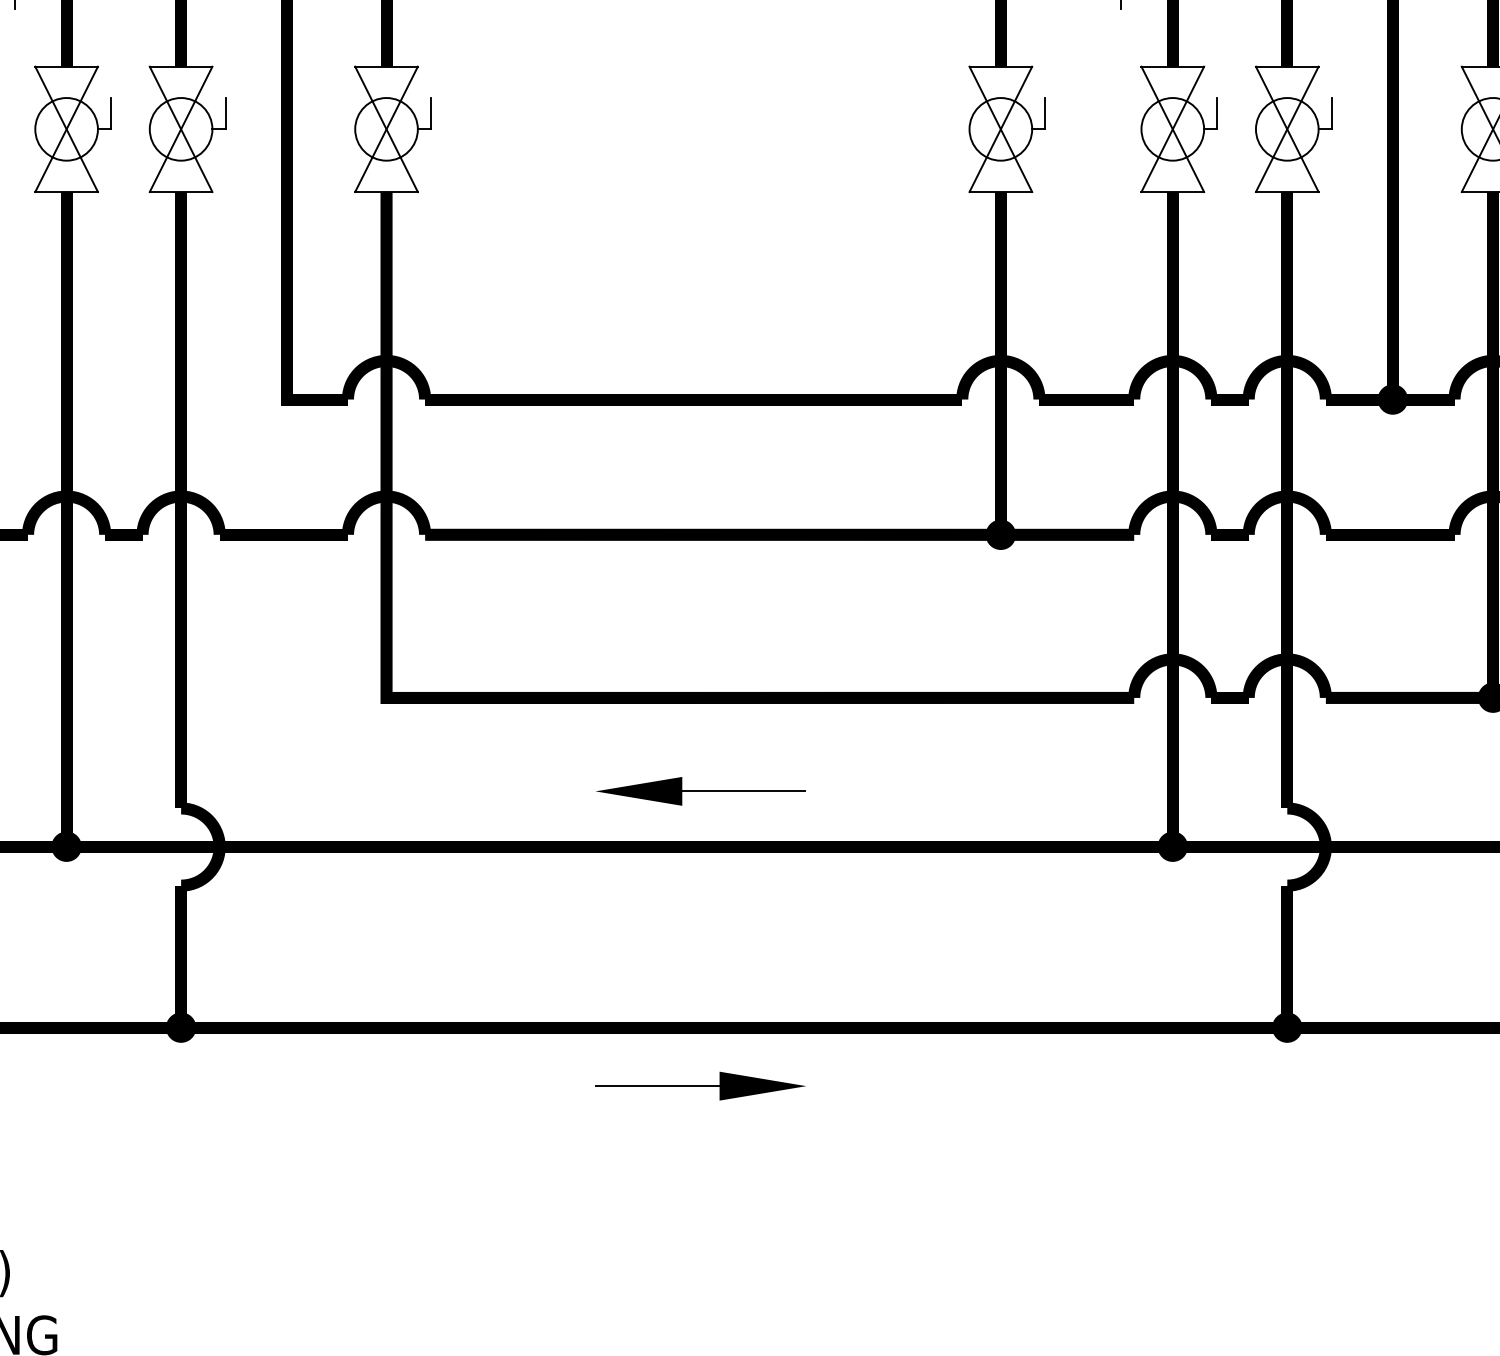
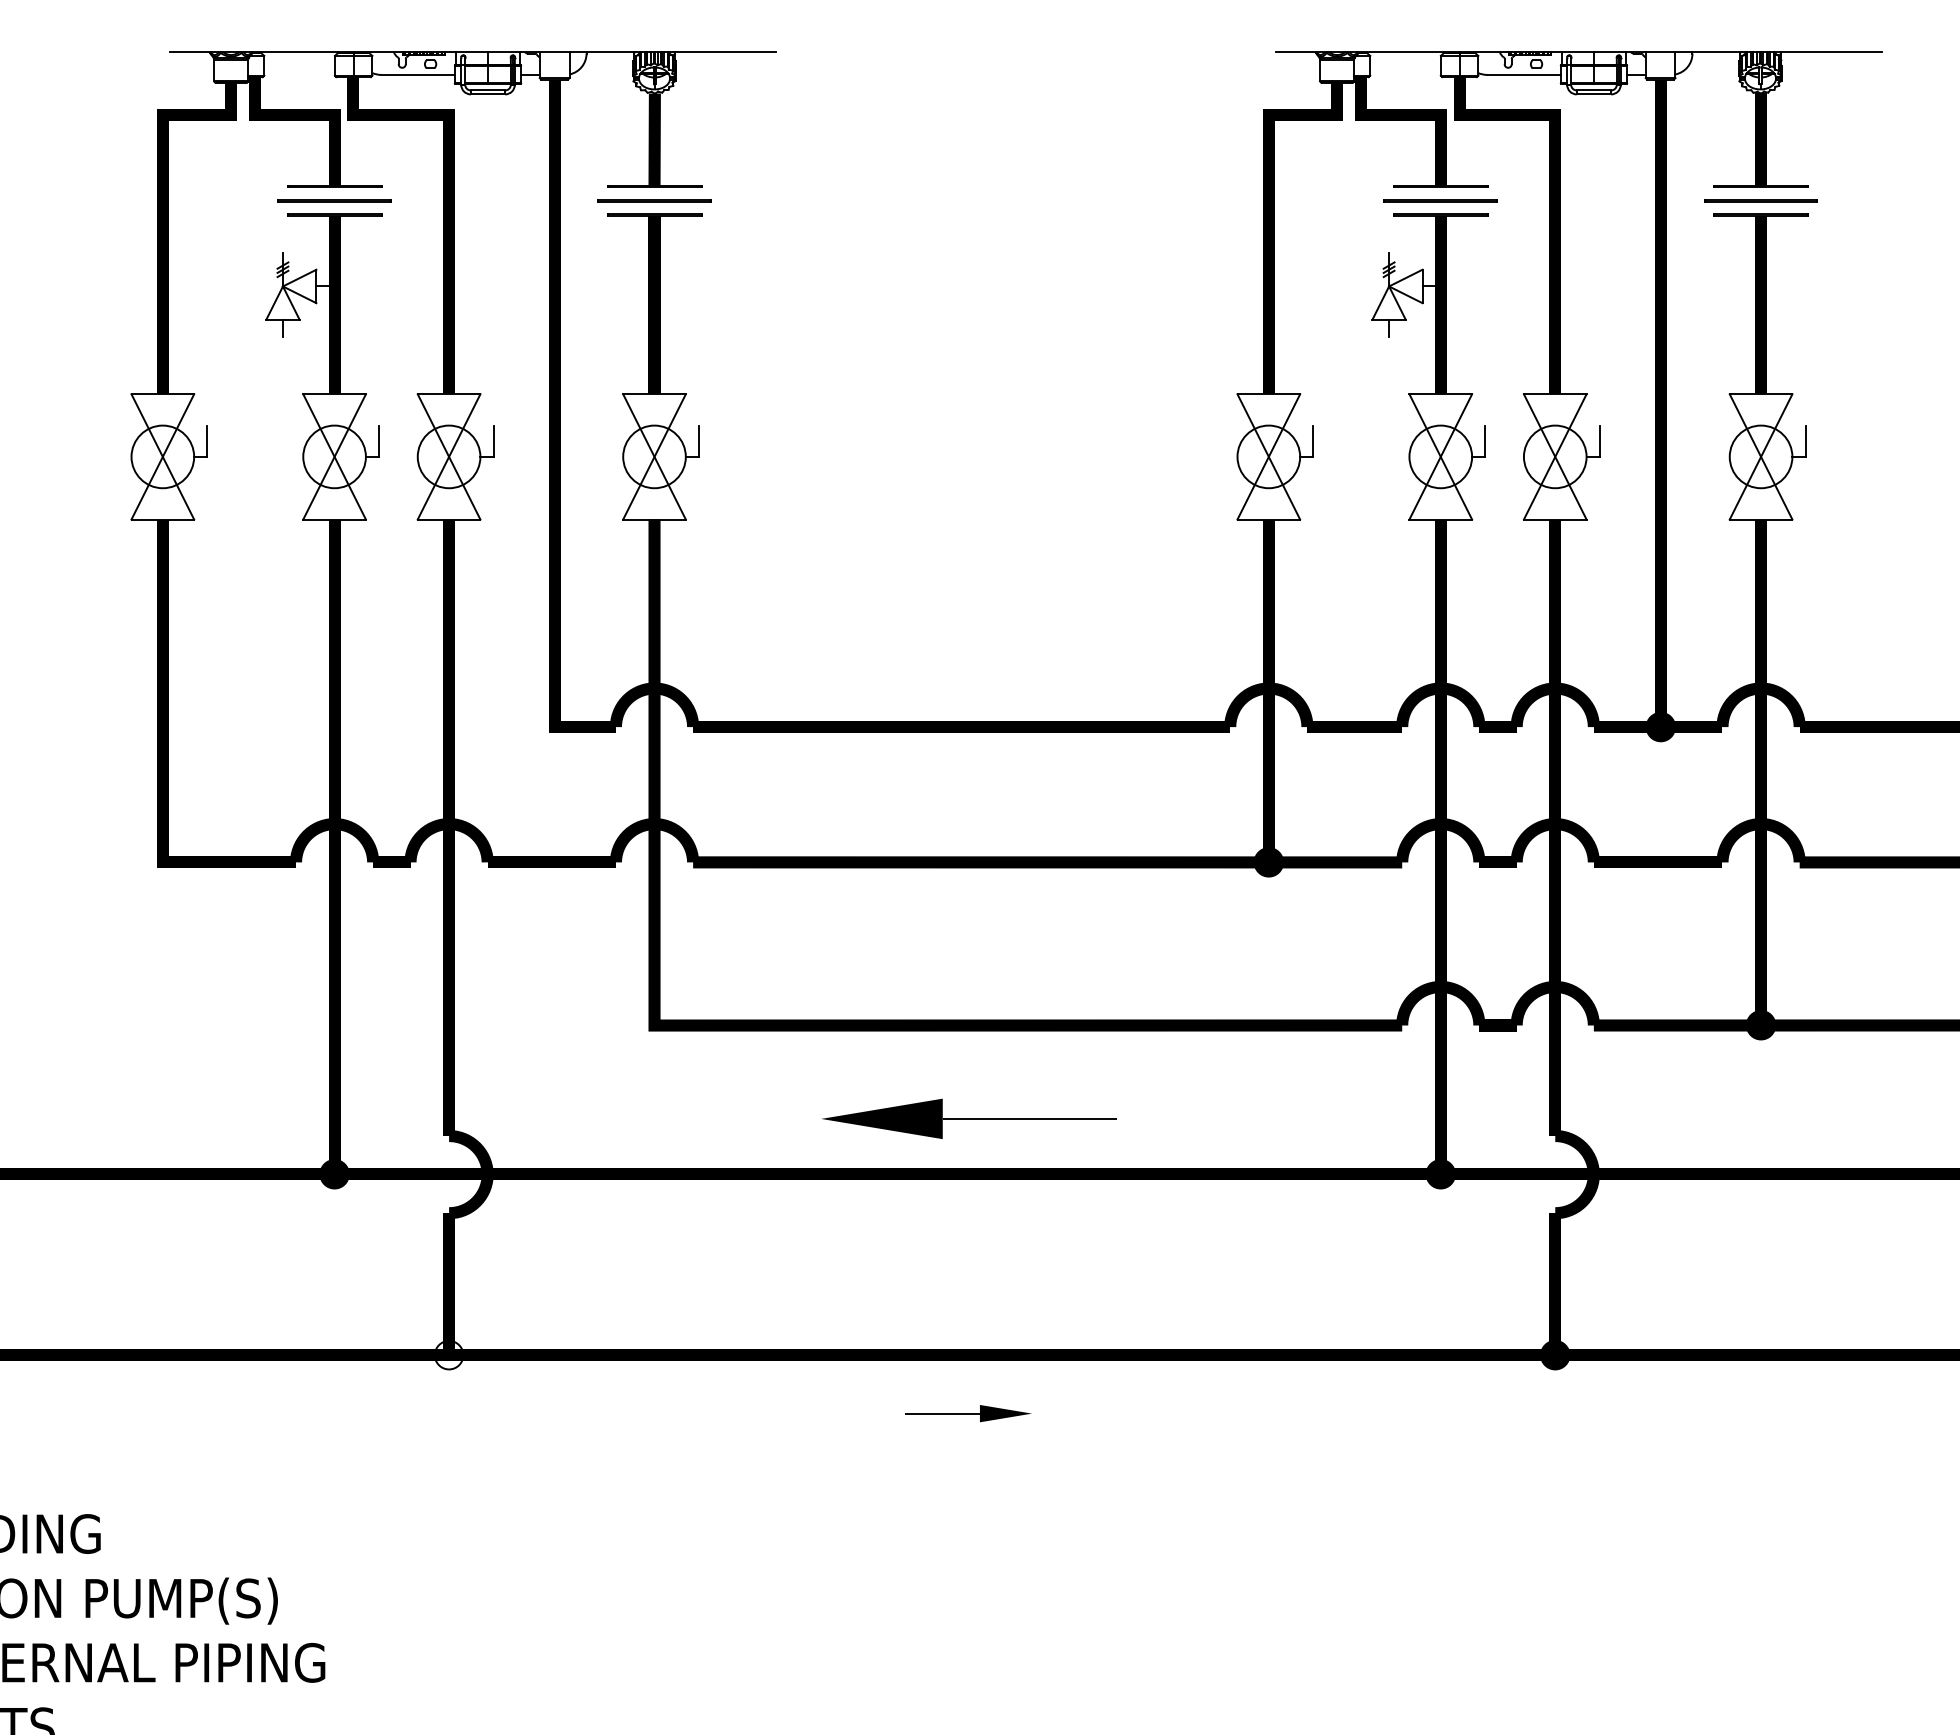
part: (700, 790) -> (968, 1118), size x1.4
fill: (180, 1026) -> (448, 1354), removed
part: (700, 1085) -> (968, 1413), size x0.6

